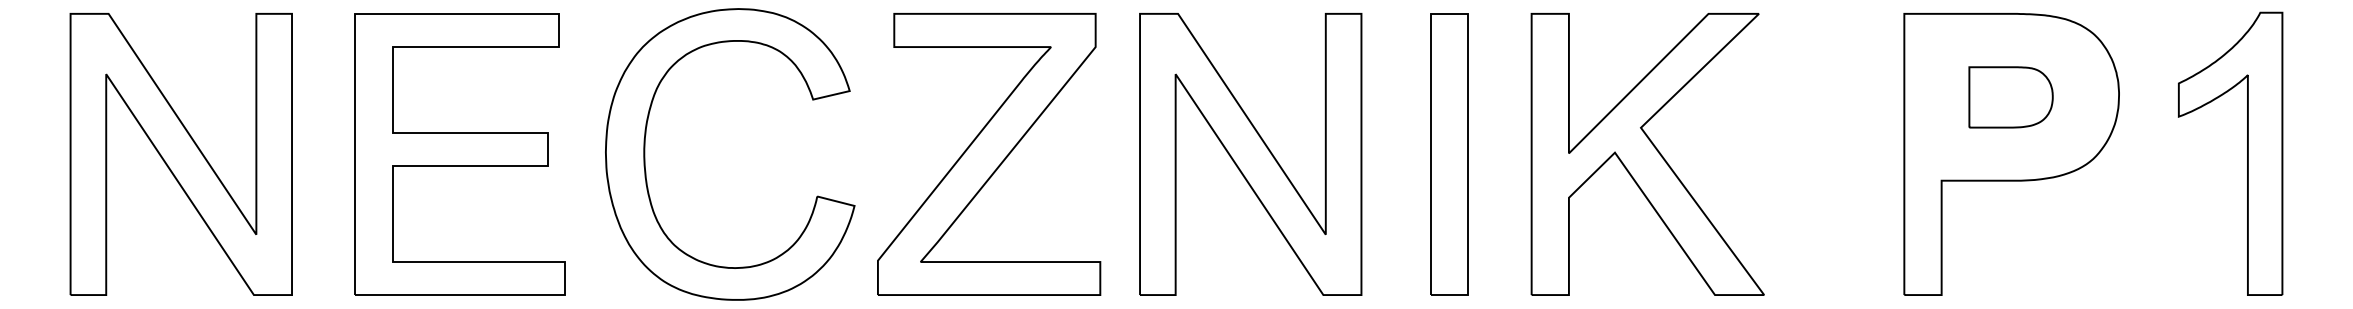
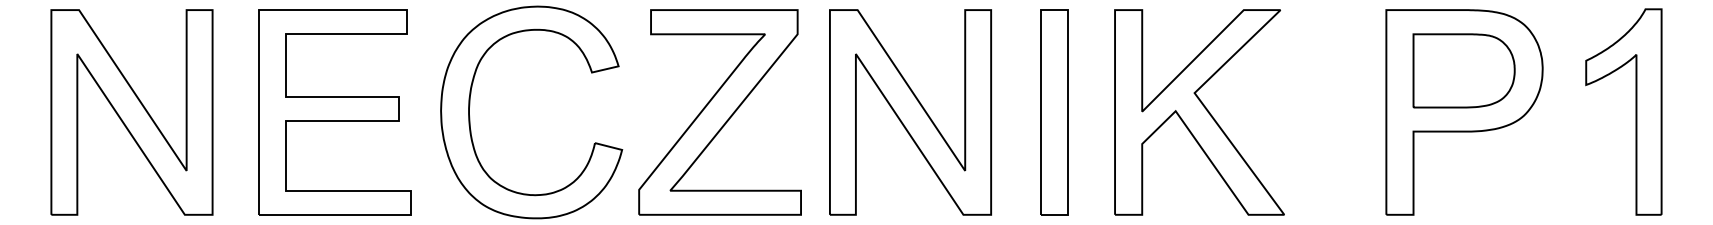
part: (2010, 97) -> (1463, 71), size x1.67

